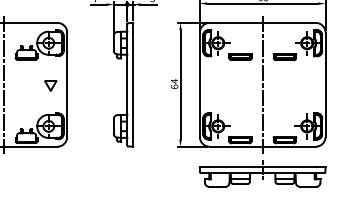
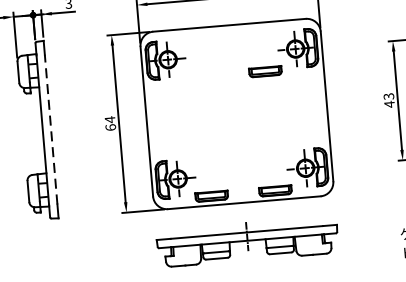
part: (240, 57) -> (201, 77), removed
line: (133, 84) -> (51, 129), solid -> dashed
line: (262, 84) -> (236, 113), removed

